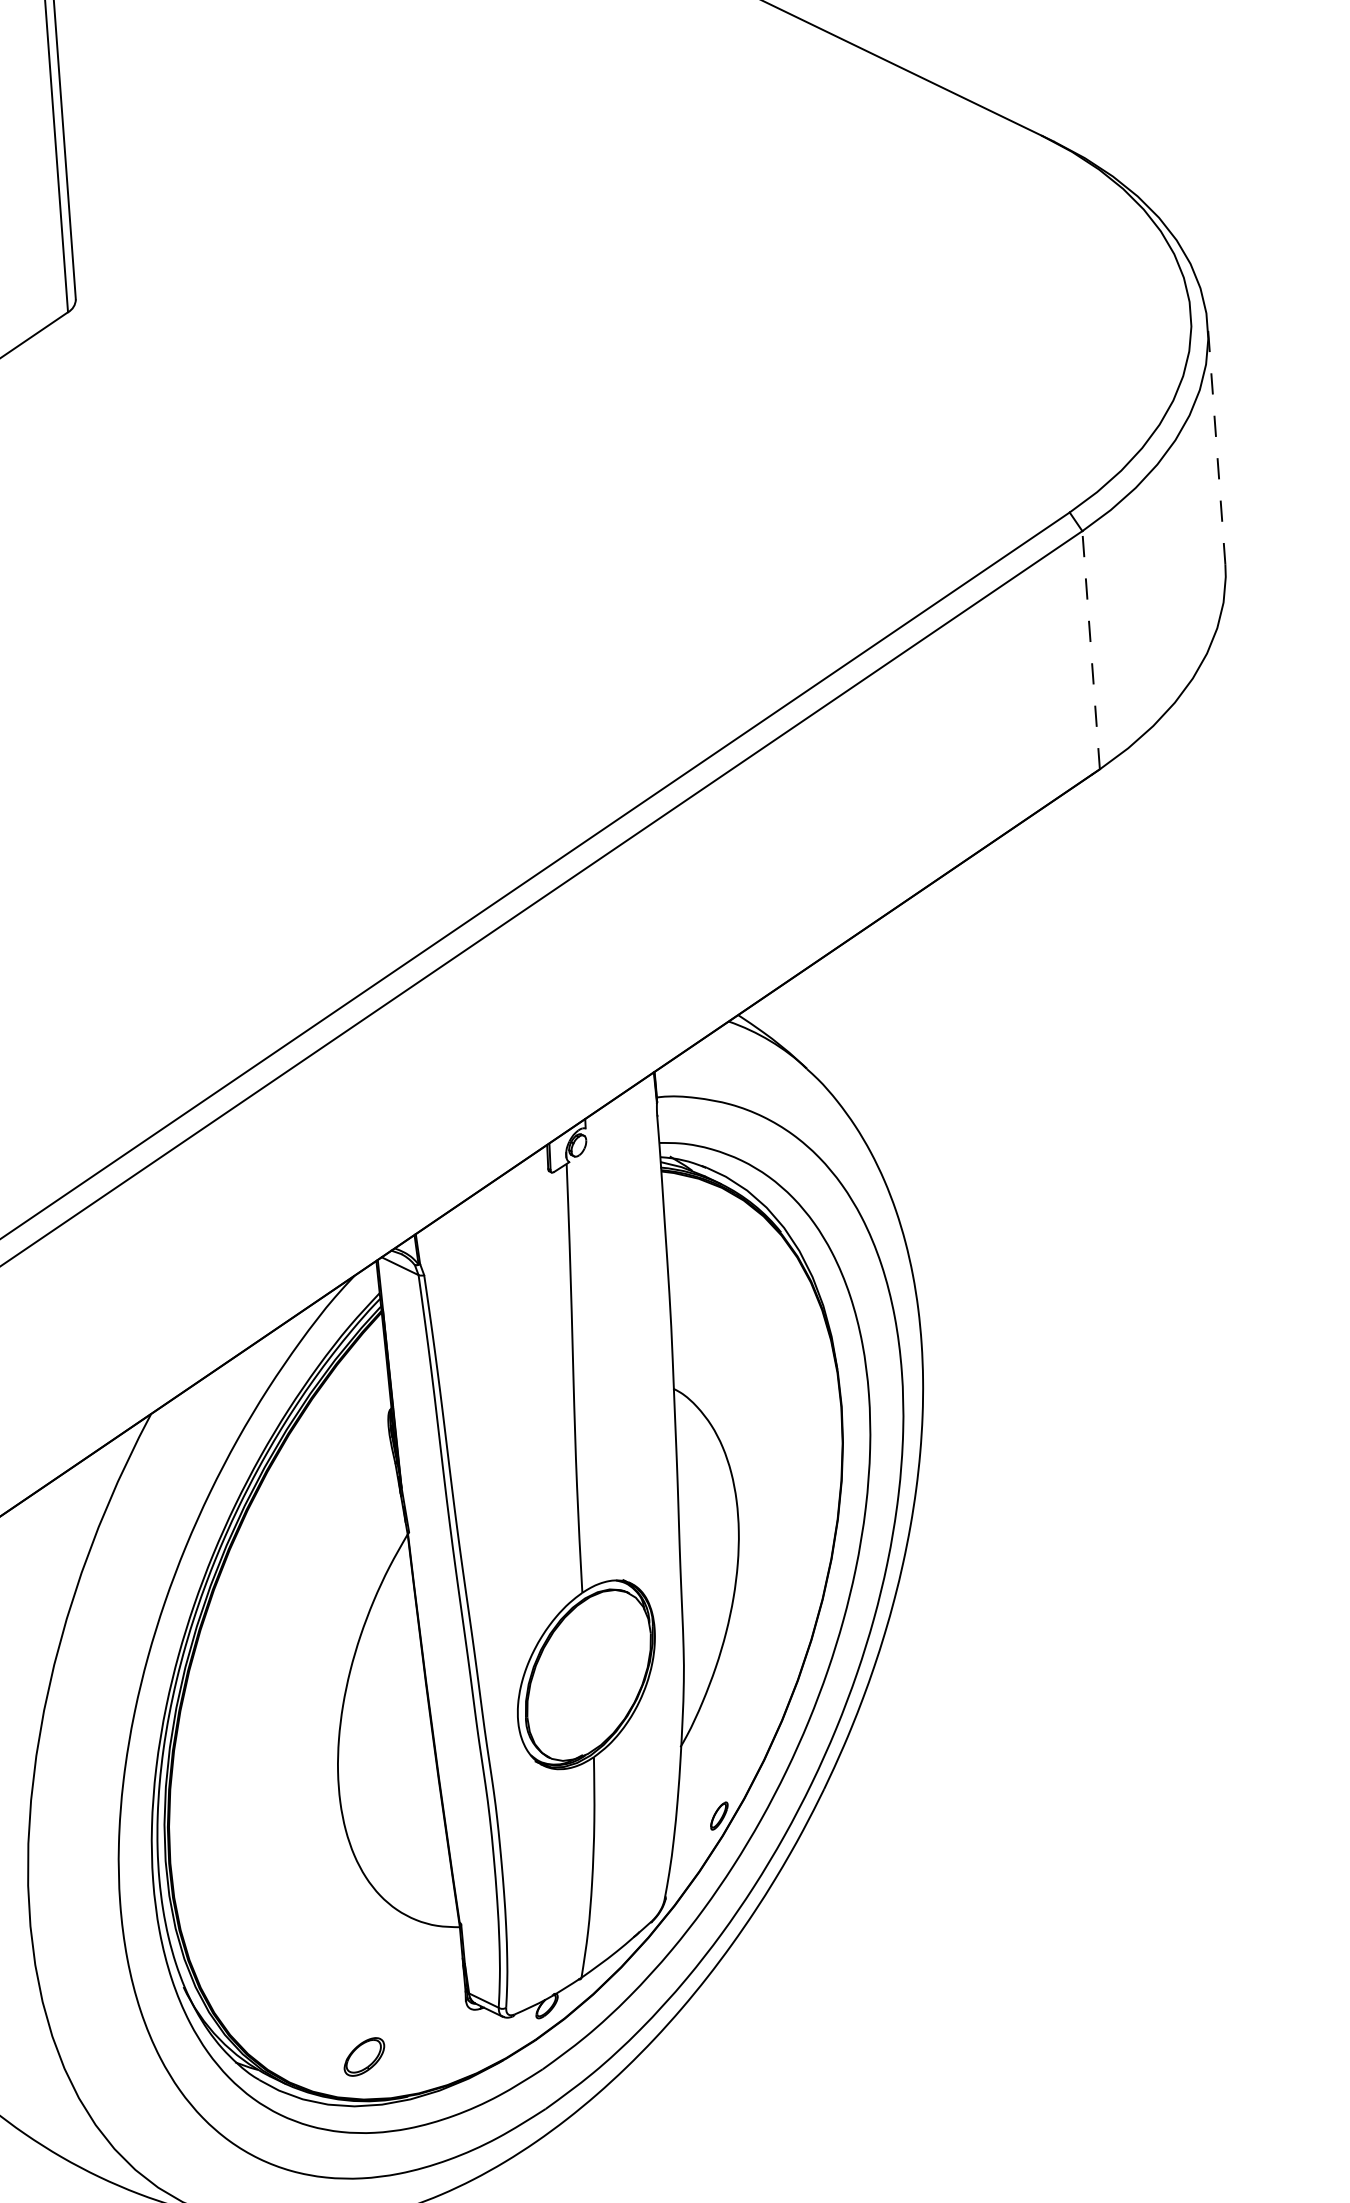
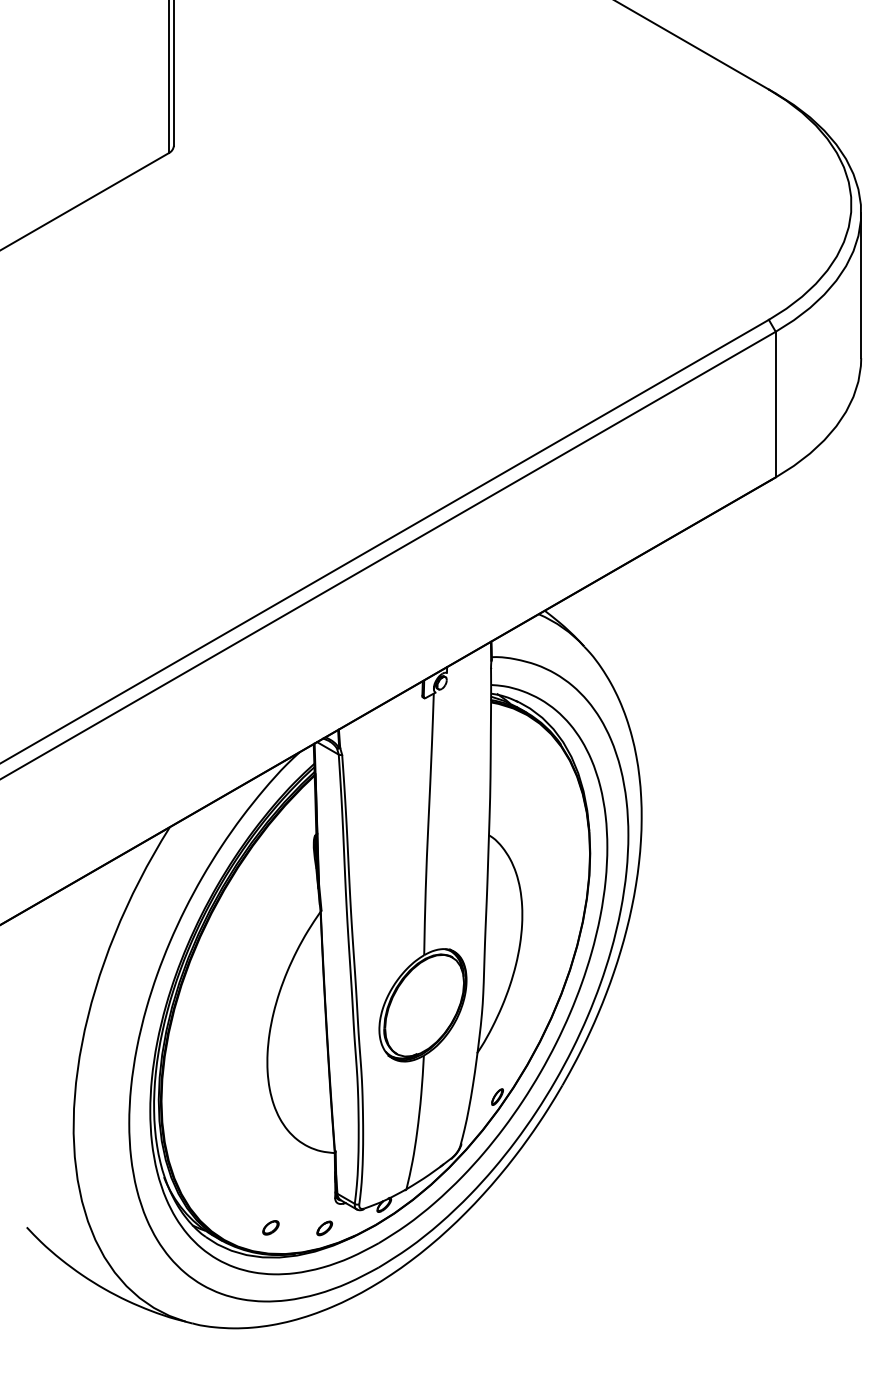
line: (1217, 445) -> (861, 285), dashed -> solid
line: (1090, 650) -> (775, 404), dashed -> solid
part: (452, 2051) -> (324, 1228), added
part: (363, 2056) -> (270, 1227), size x0.62

